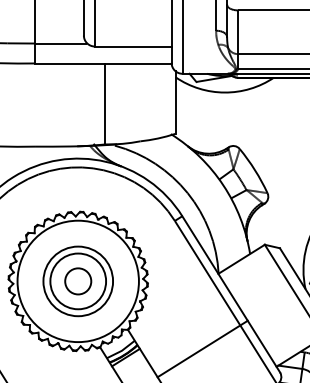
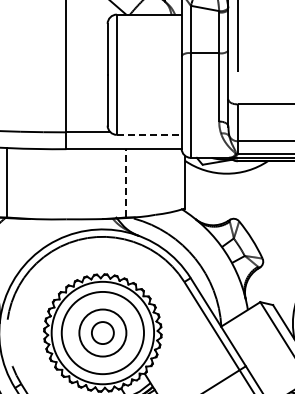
line: (133, 46) -> (149, 134), solid -> dashed
line: (105, 102) -> (125, 182), solid -> dashed
circle: (77, 280) -> (102, 332), size x1.4

